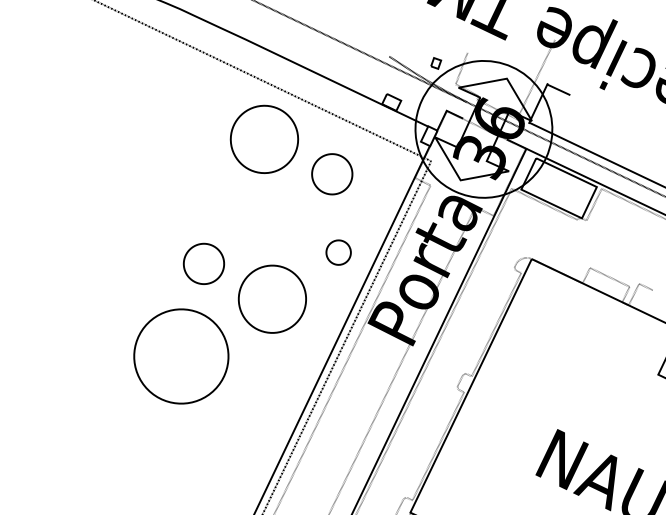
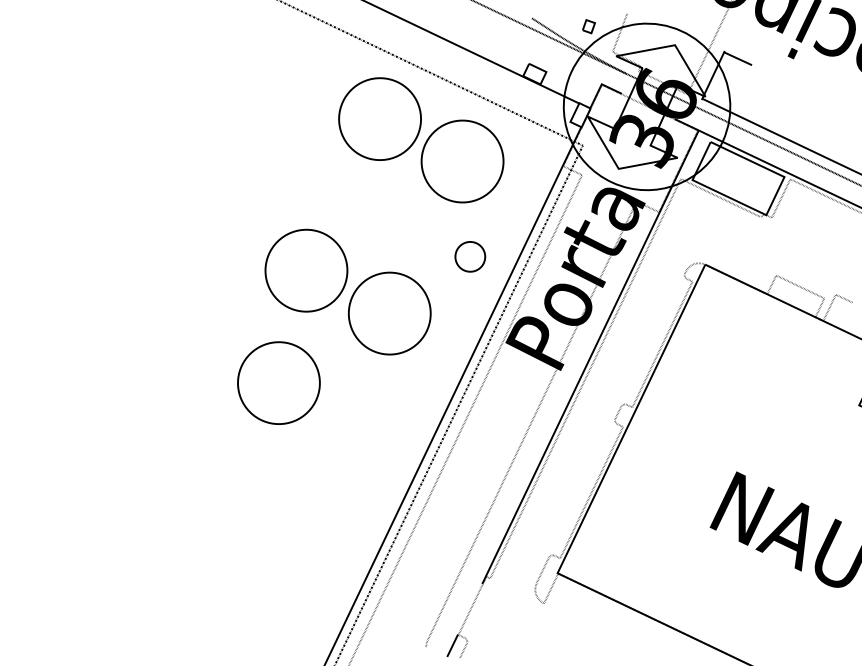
part: (332, 174) -> (462, 161), size x1.67
part: (204, 263) -> (306, 270), size x1.67
part: (181, 355) -> (278, 382), size x0.71

